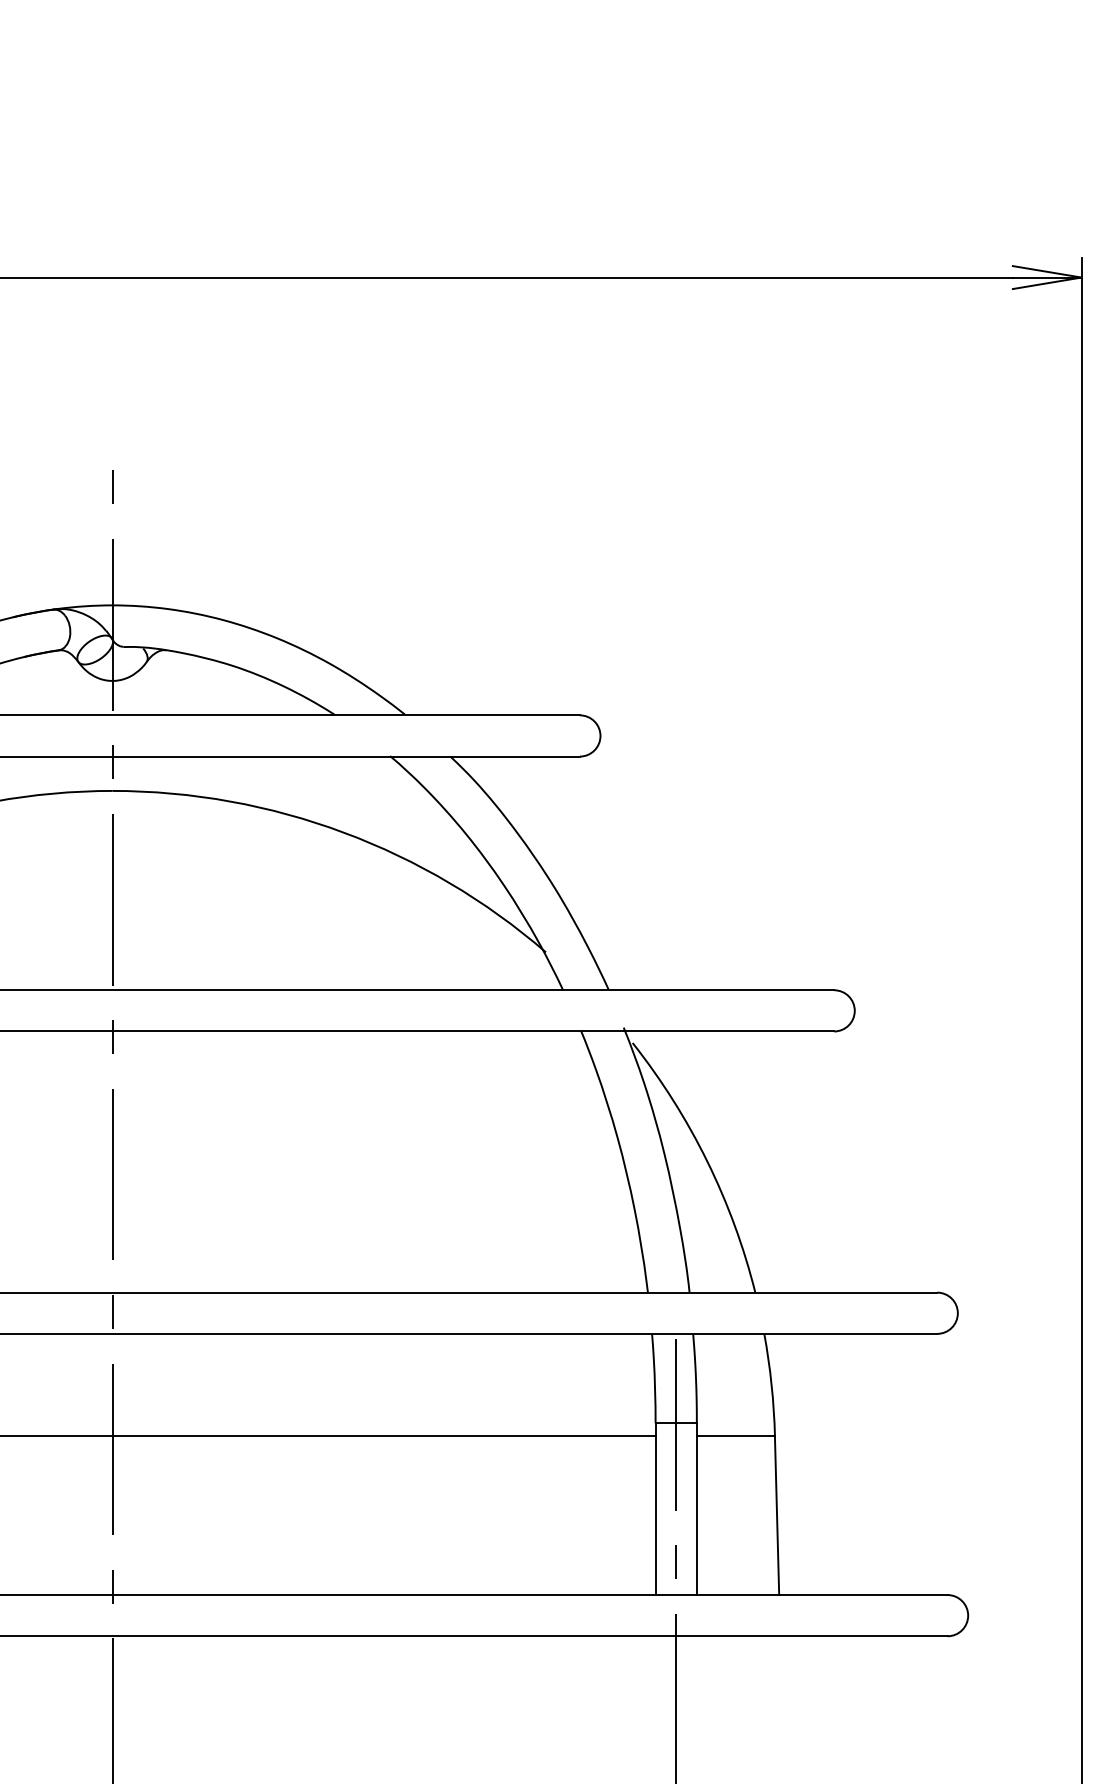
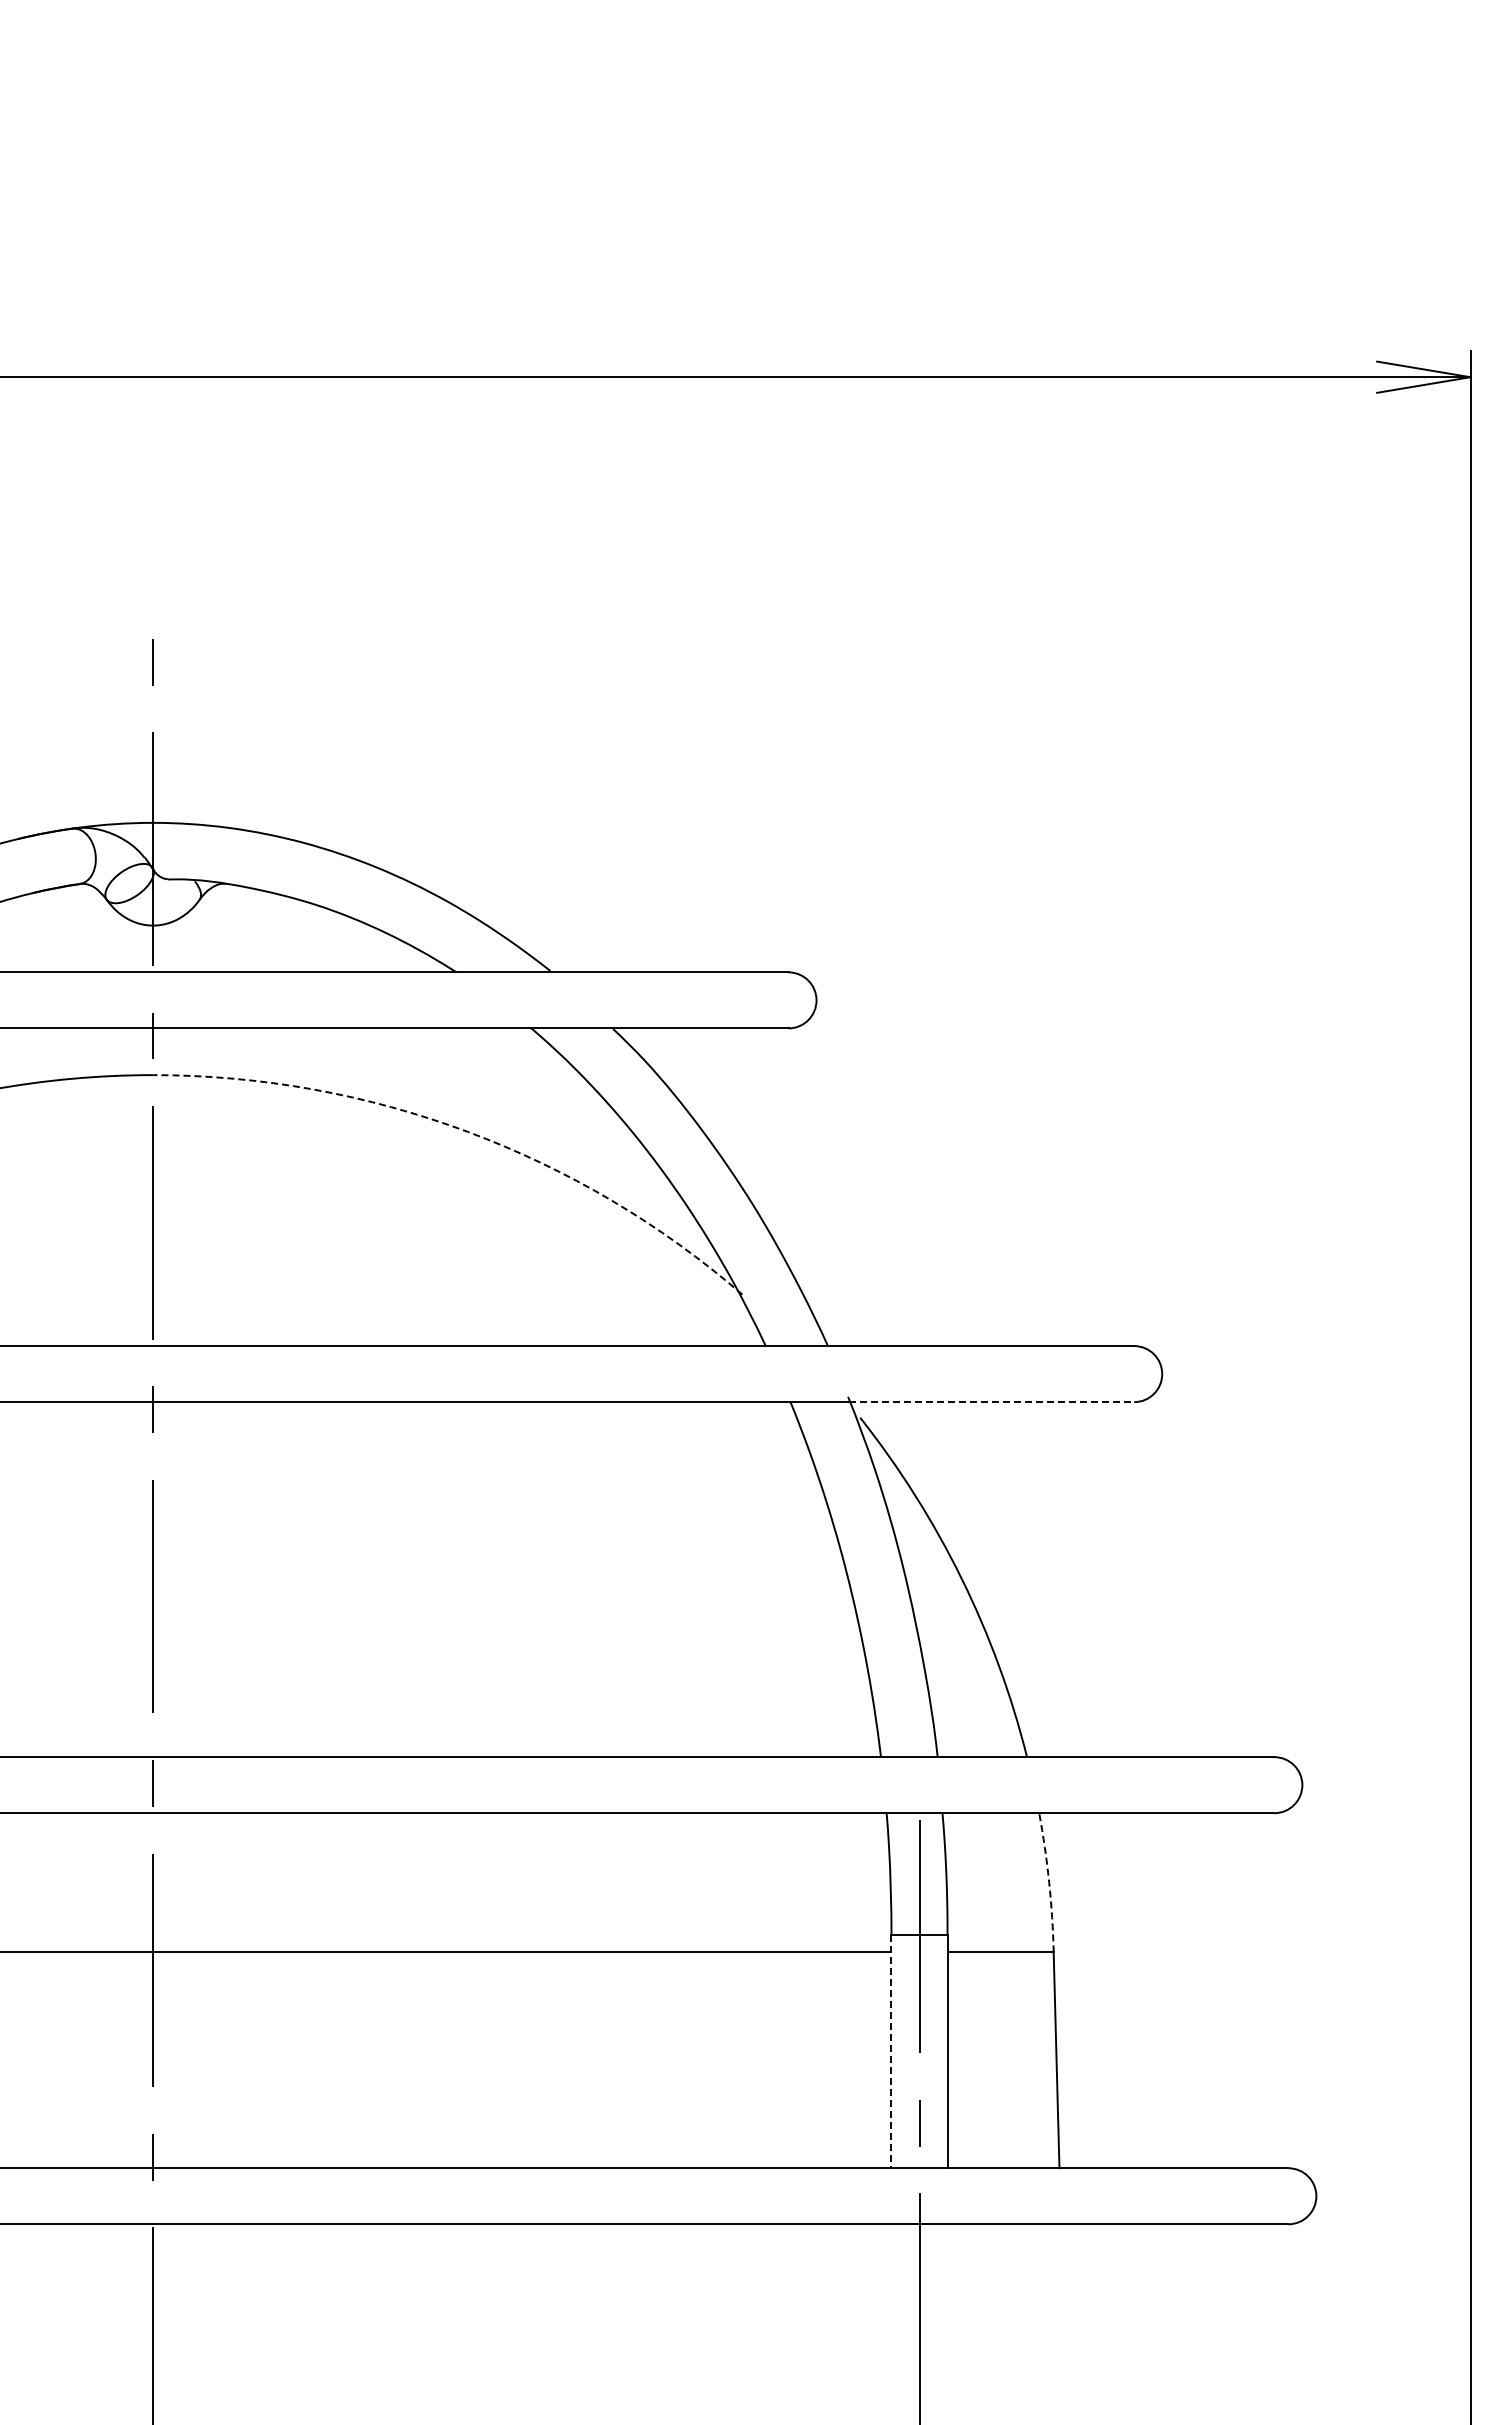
arc: (343, 832) -> (467, 1131), solid -> dashed
line: (729, 1031) -> (991, 1402), solid -> dashed
arc: (771, 1384) -> (1049, 1882), solid -> dashed
line: (655, 1509) -> (891, 2051), solid -> dashed

